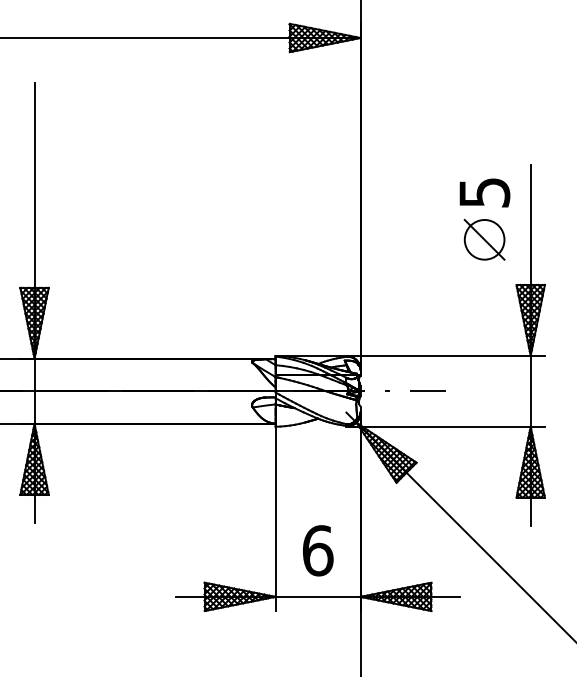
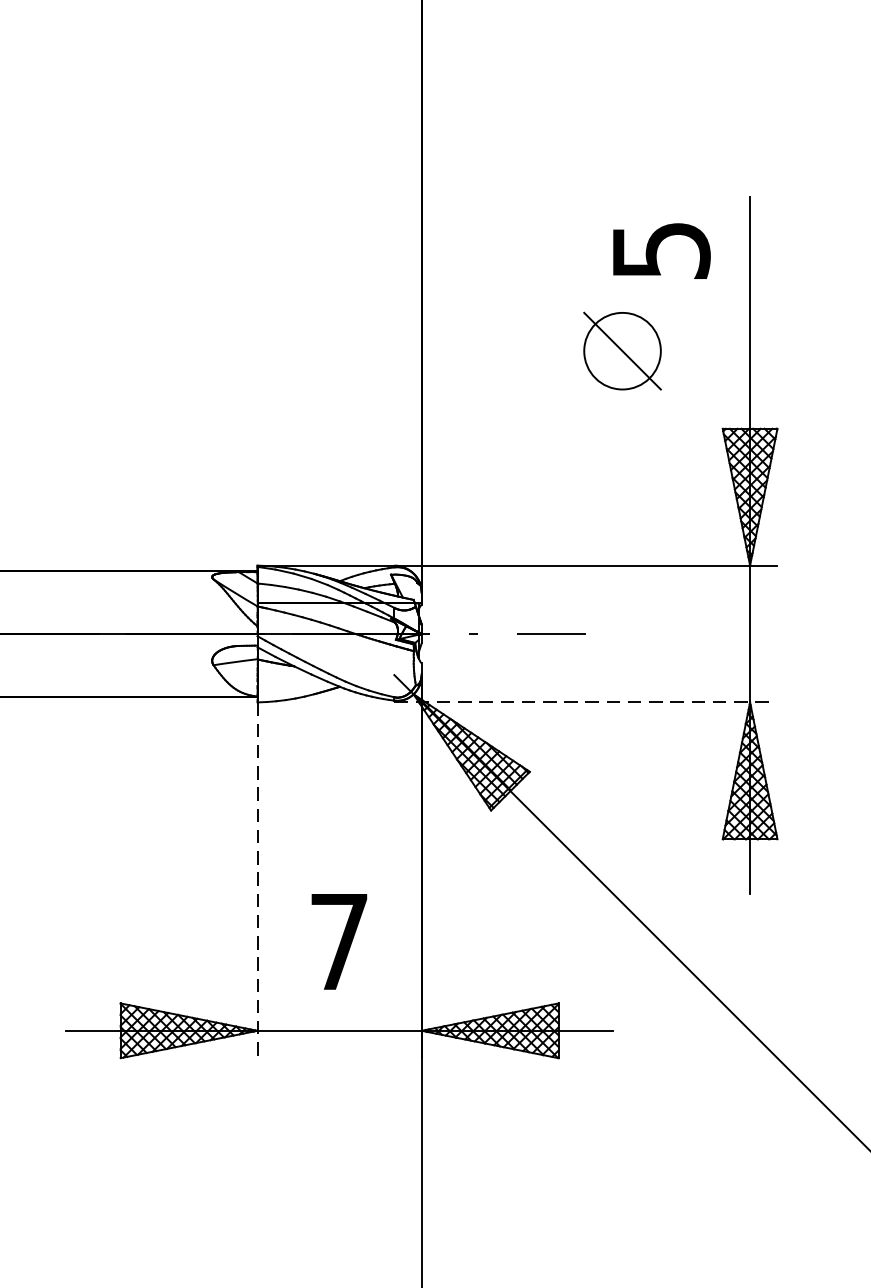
part: (484, 239) -> (622, 350), moved
line: (446, 426) -> (587, 701), solid -> dashed
line: (275, 519) -> (257, 881), solid -> dashed
text: (318, 550) -> (340, 941), 6 -> 7

